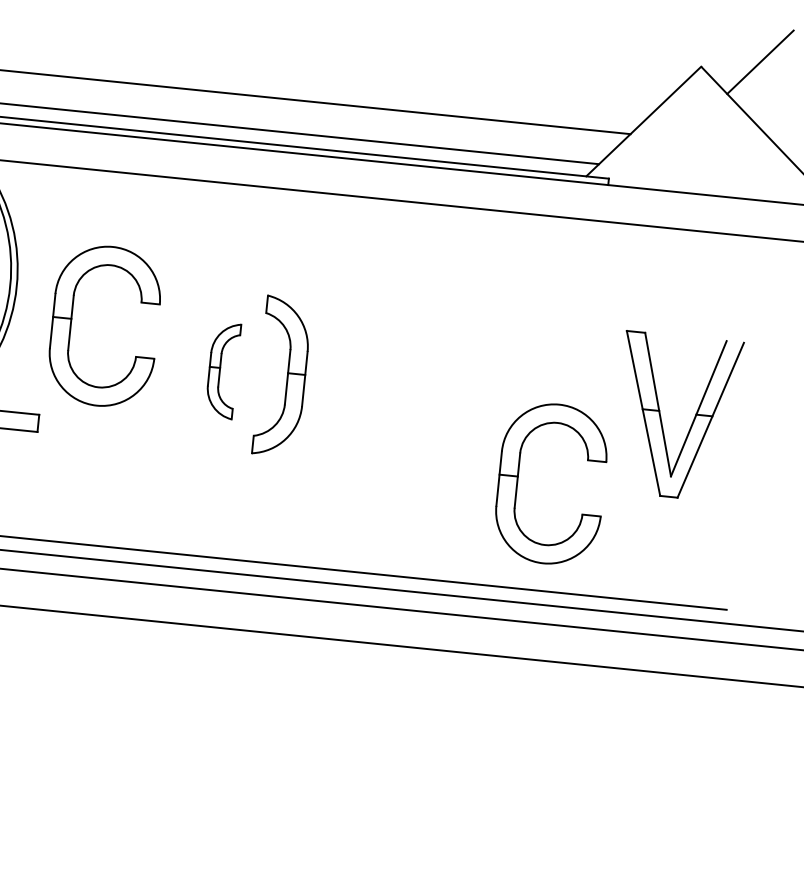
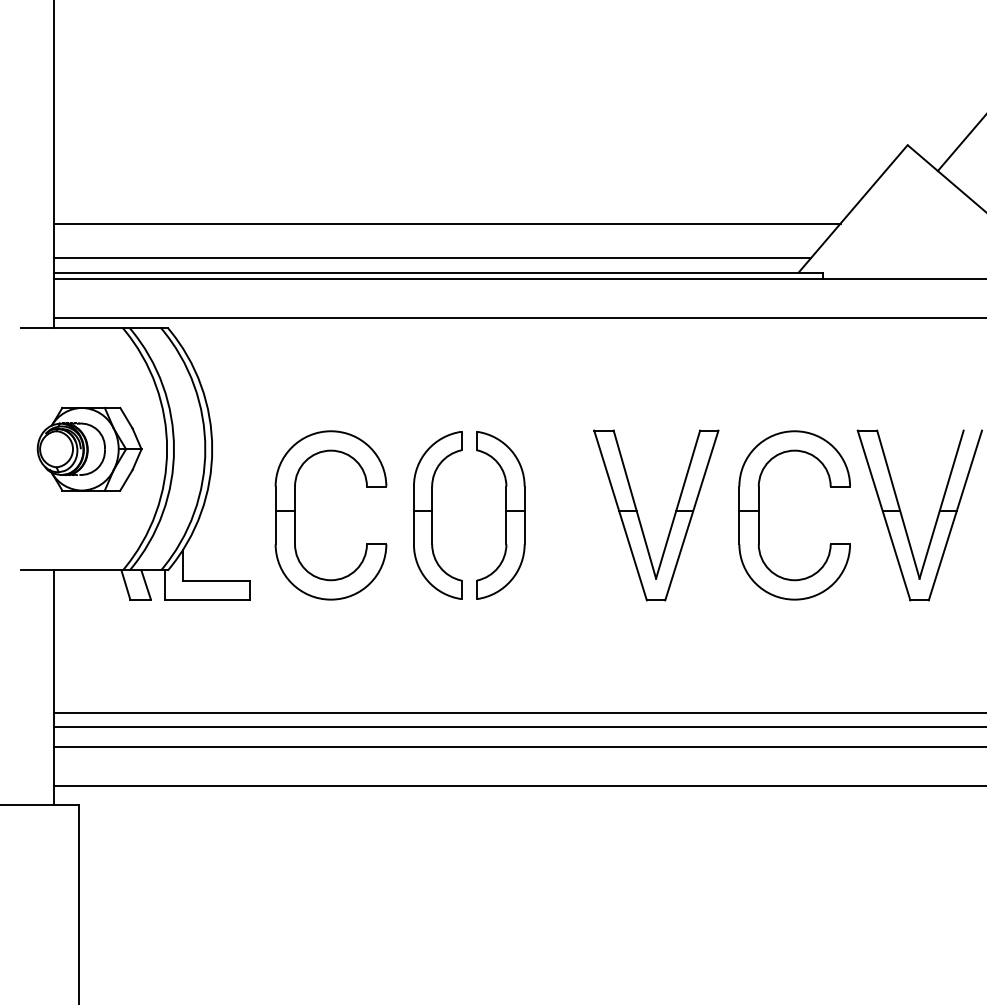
part: (71, 322) -> (295, 515), moved
part: (222, 370) -> (437, 515), size x1.67
part: (413, 393) -> (640, 519), added
part: (518, 480) -> (759, 515), moved

